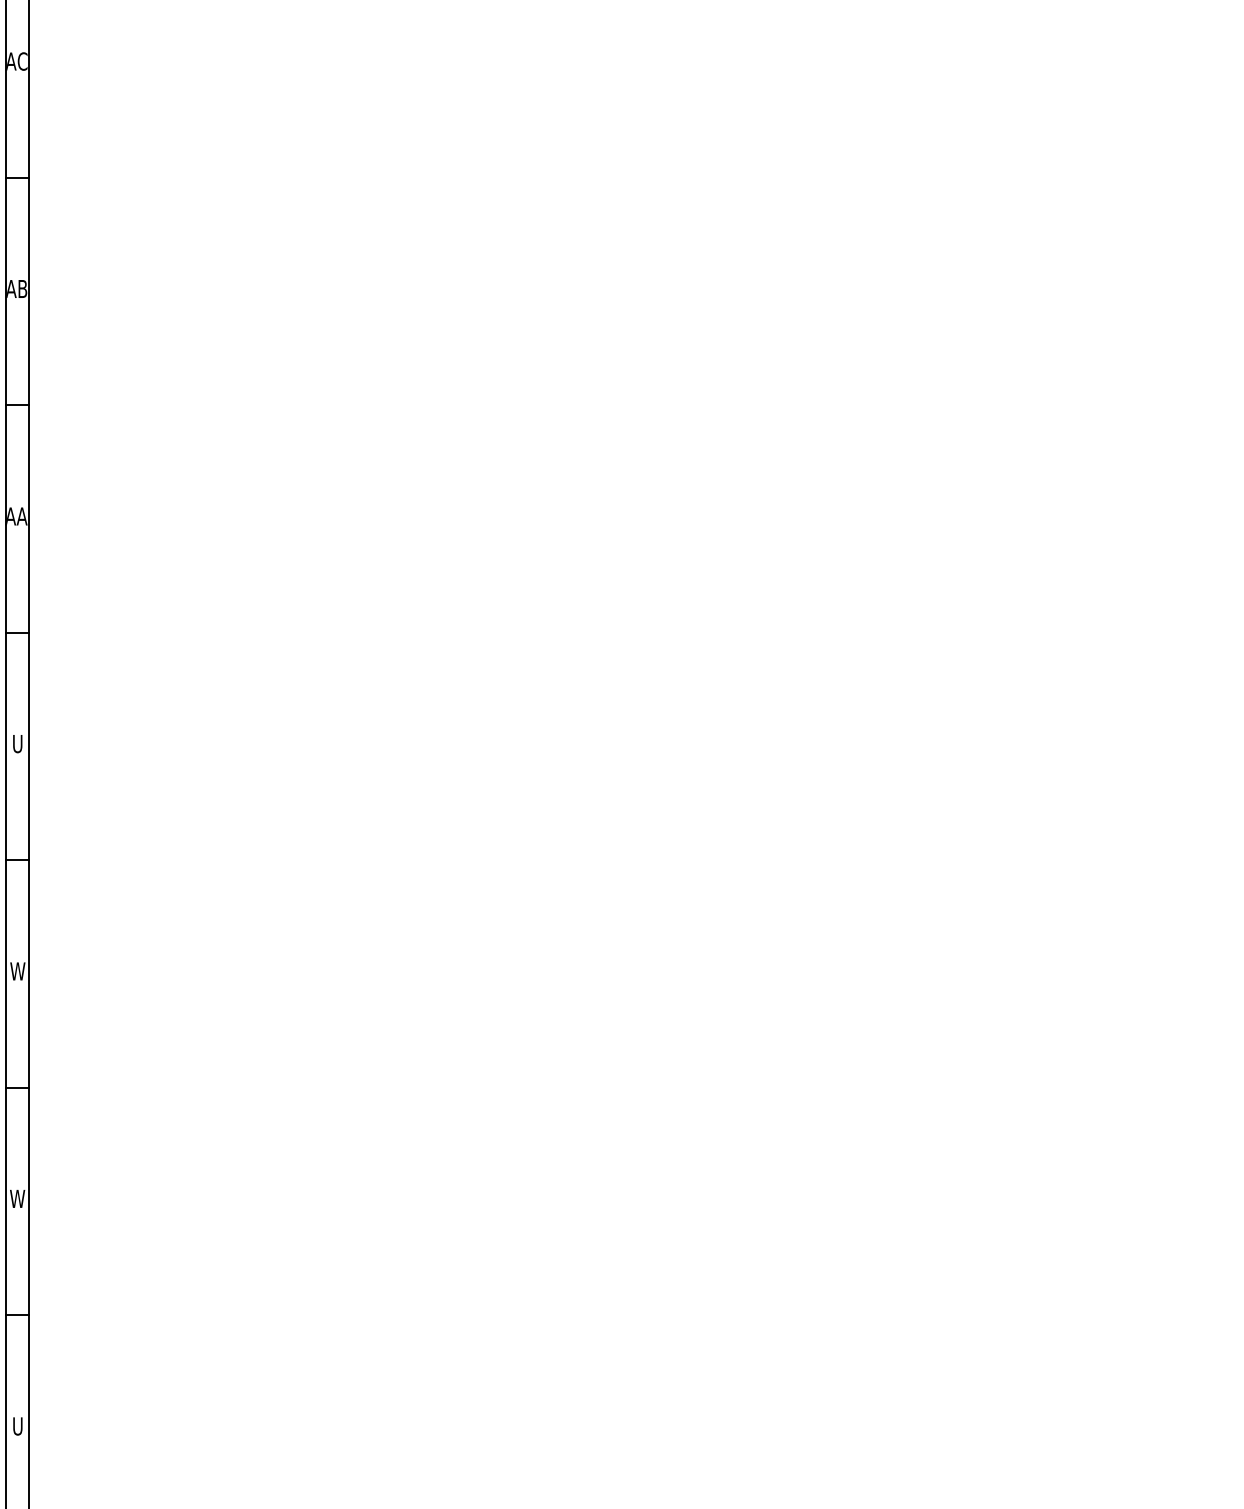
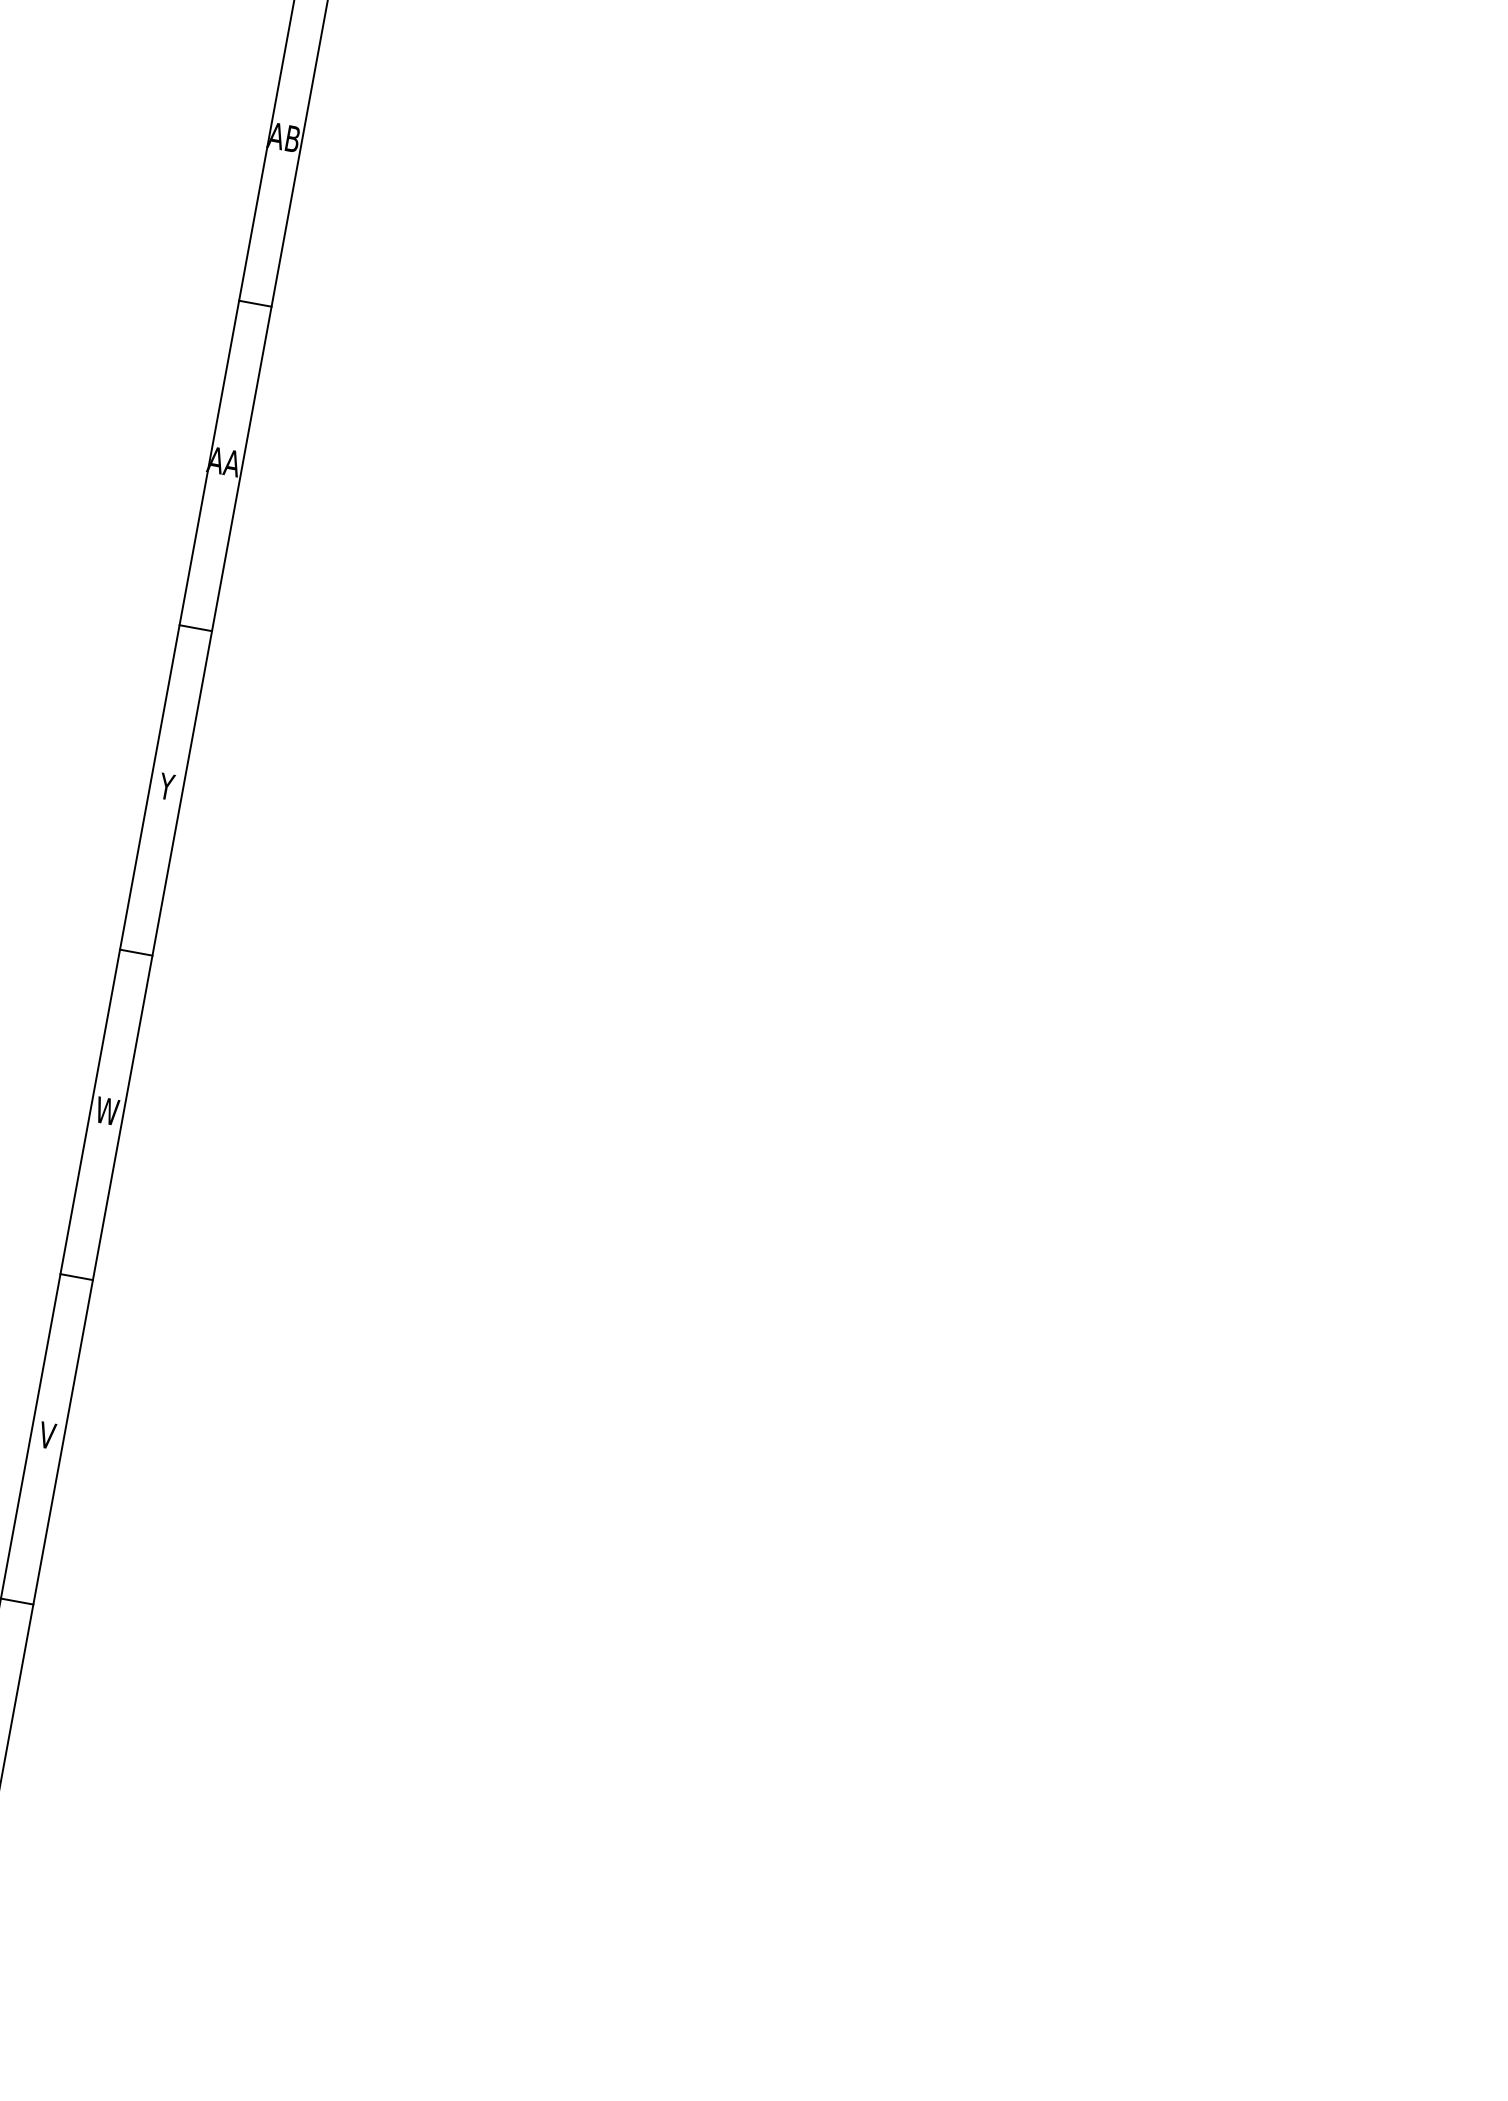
text: (17, 744) -> (166, 787), U -> Y
text: (17, 1198) -> (47, 1434), W -> V

